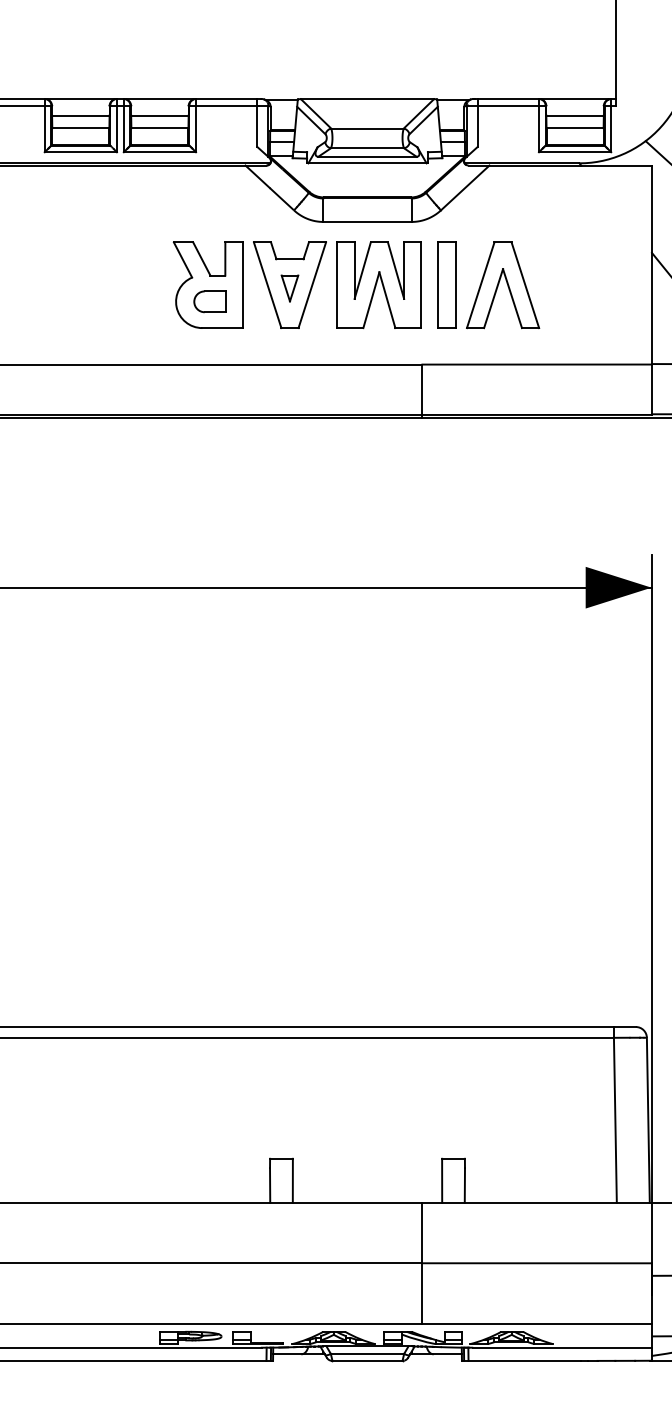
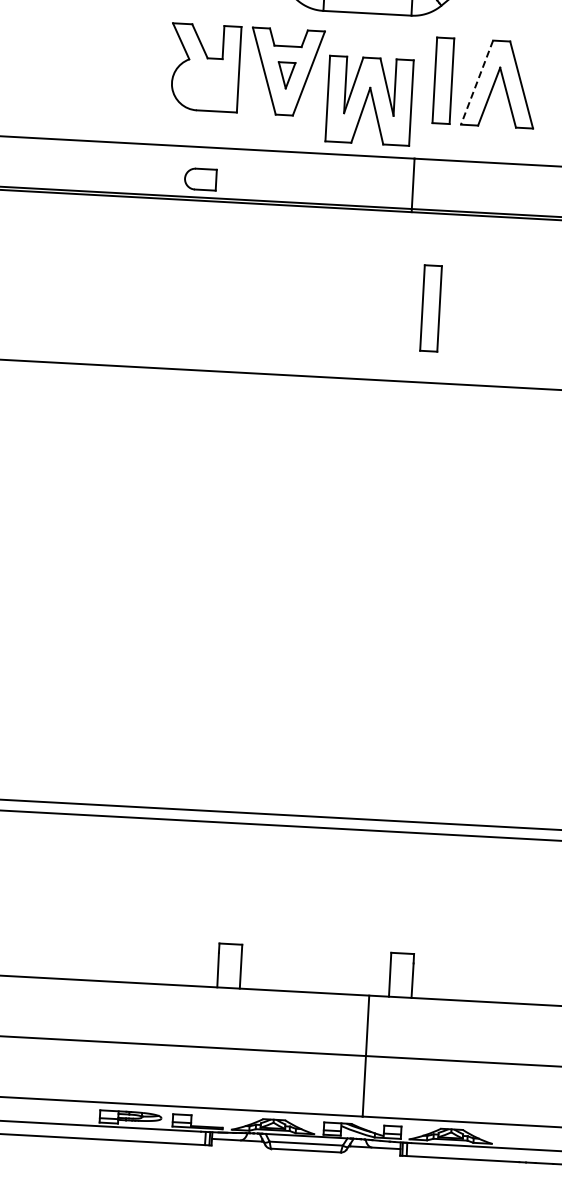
part: (378, 285) -> (368, 101), moved
line: (480, 285) -> (476, 82), solid -> dashed
part: (209, 301) -> (200, 179), moved
part: (446, 512) -> (430, 307), added

